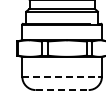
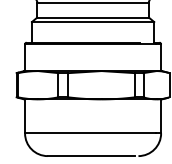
line: (61, 76) -> (92, 132), dashed -> solid
line: (61, 90) -> (92, 156), dashed -> solid

